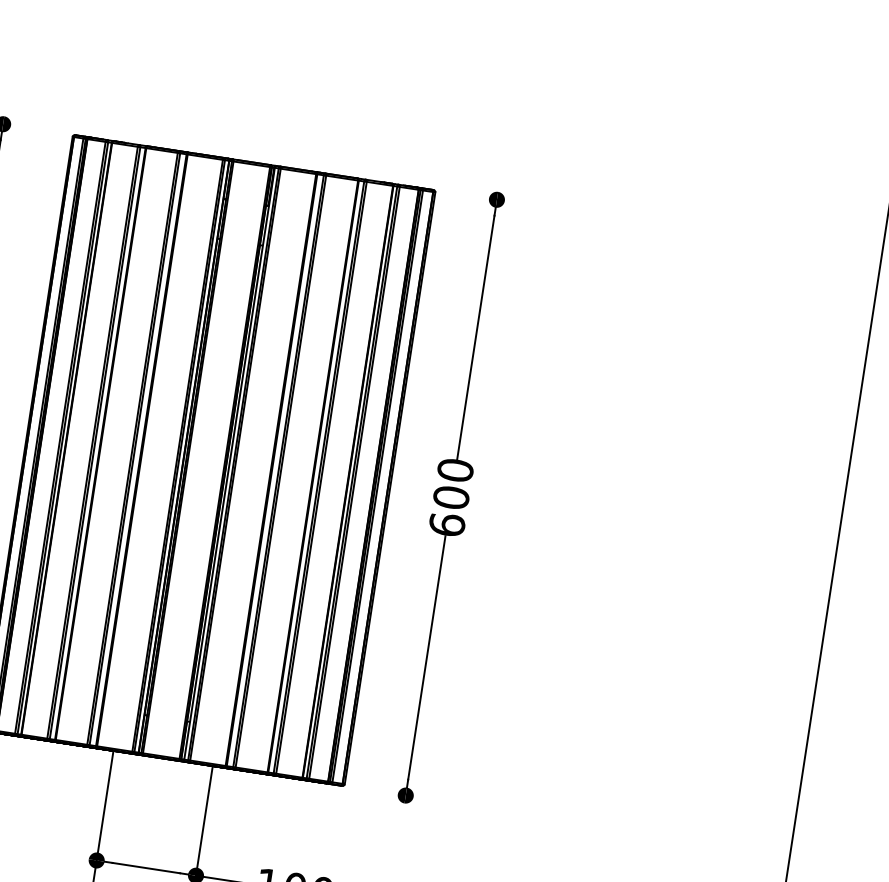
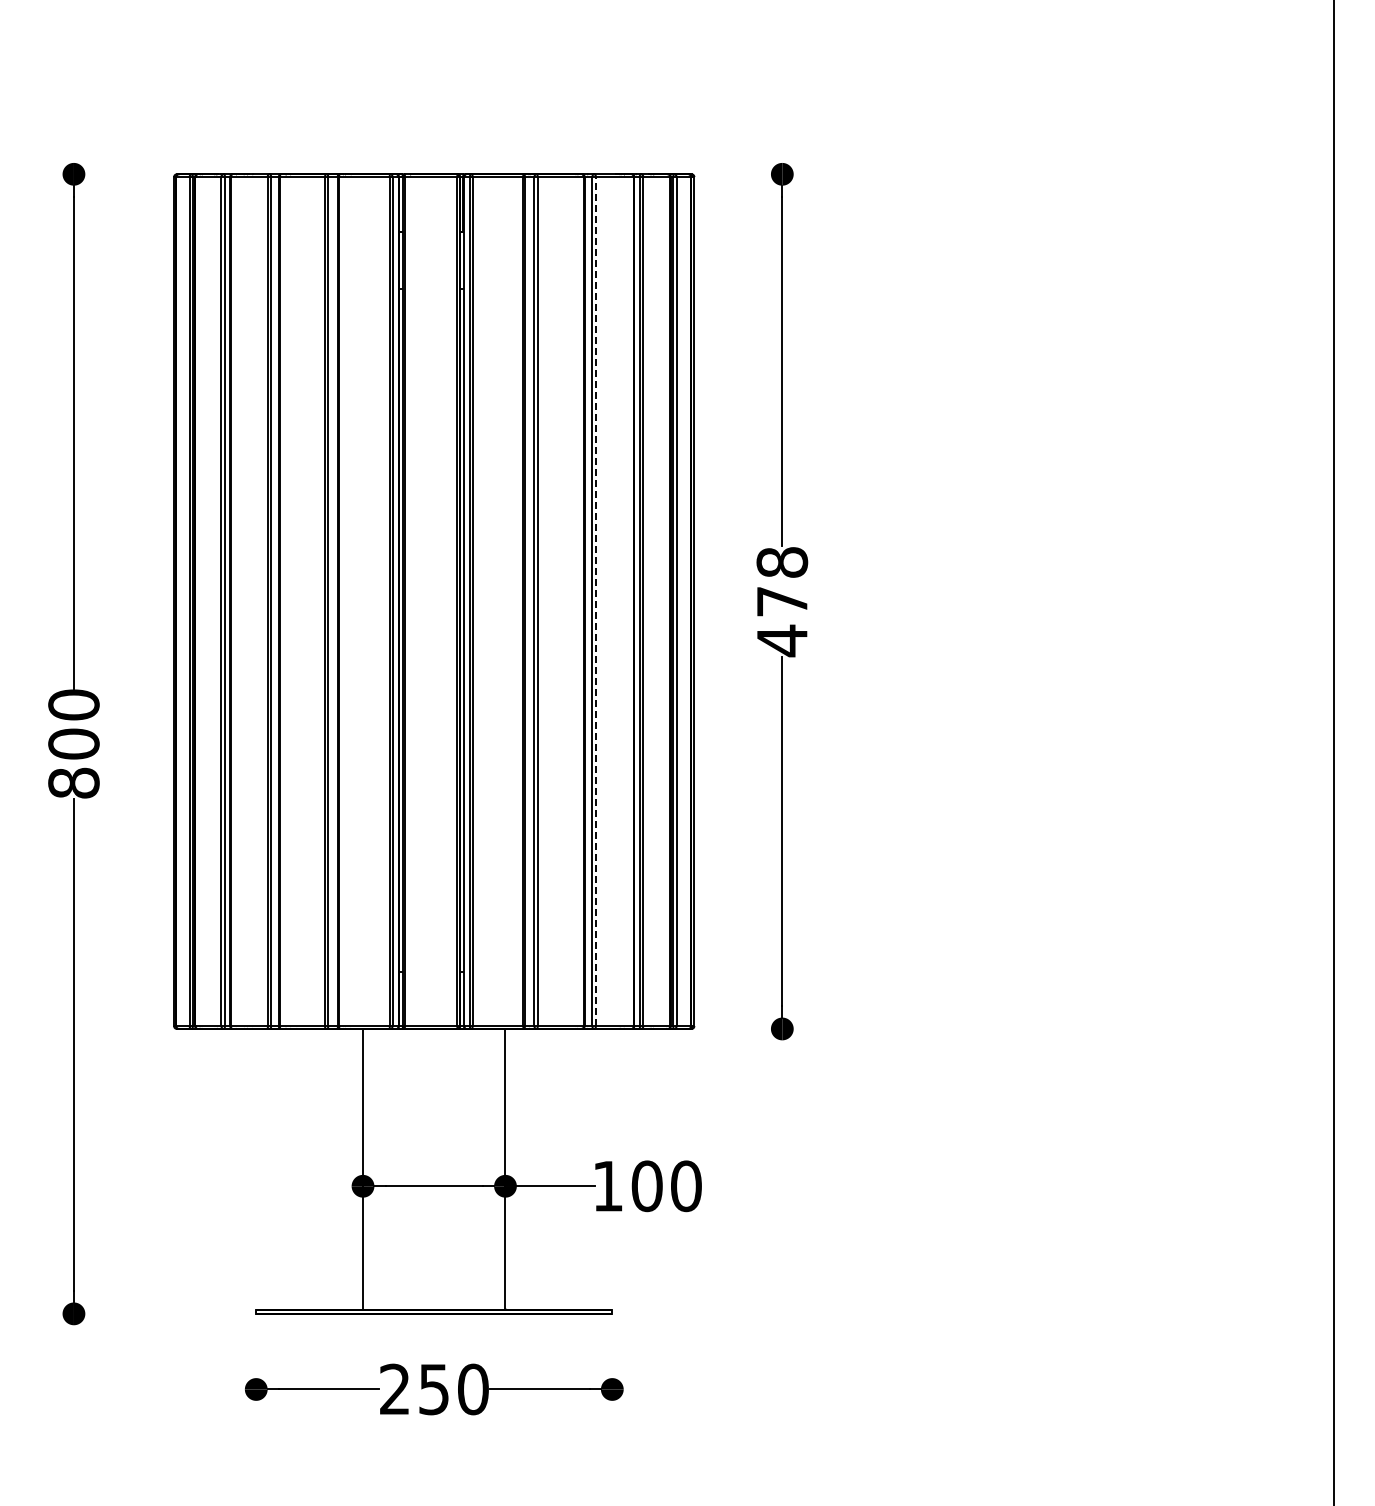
line: (321, 477) -> (596, 601), solid -> dashed
text: (451, 498) -> (782, 602), 600 -> 478

